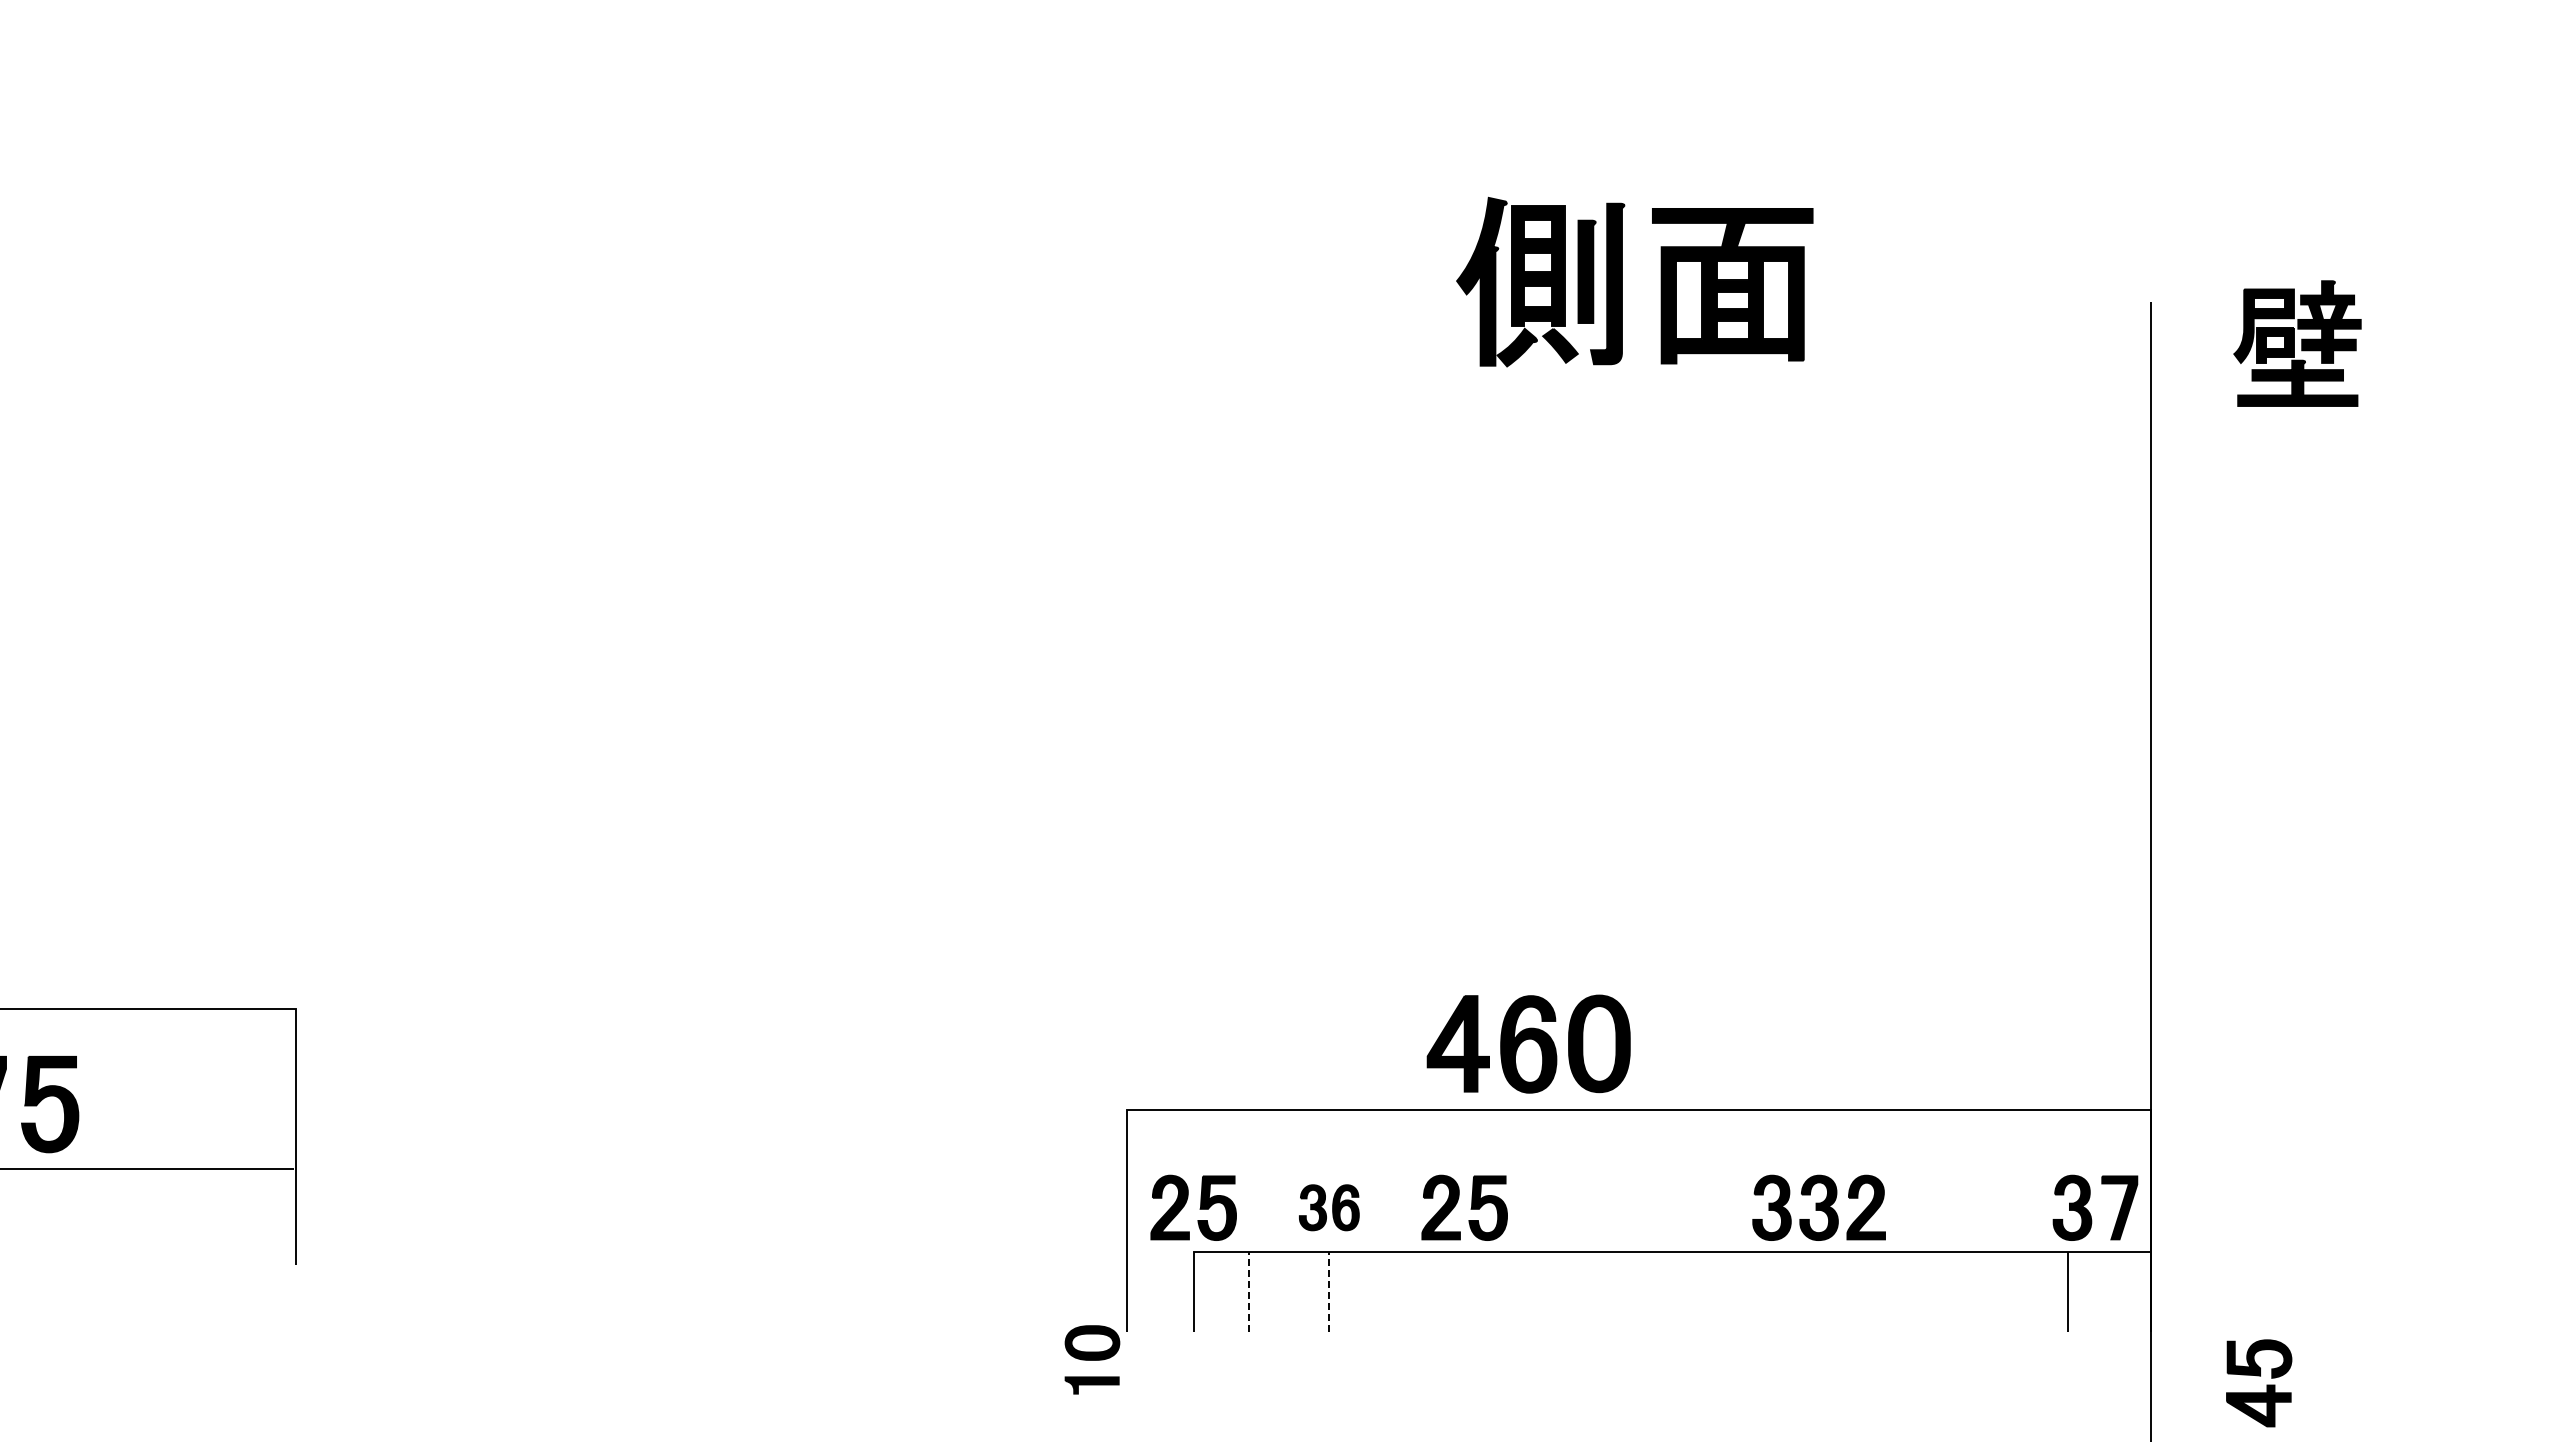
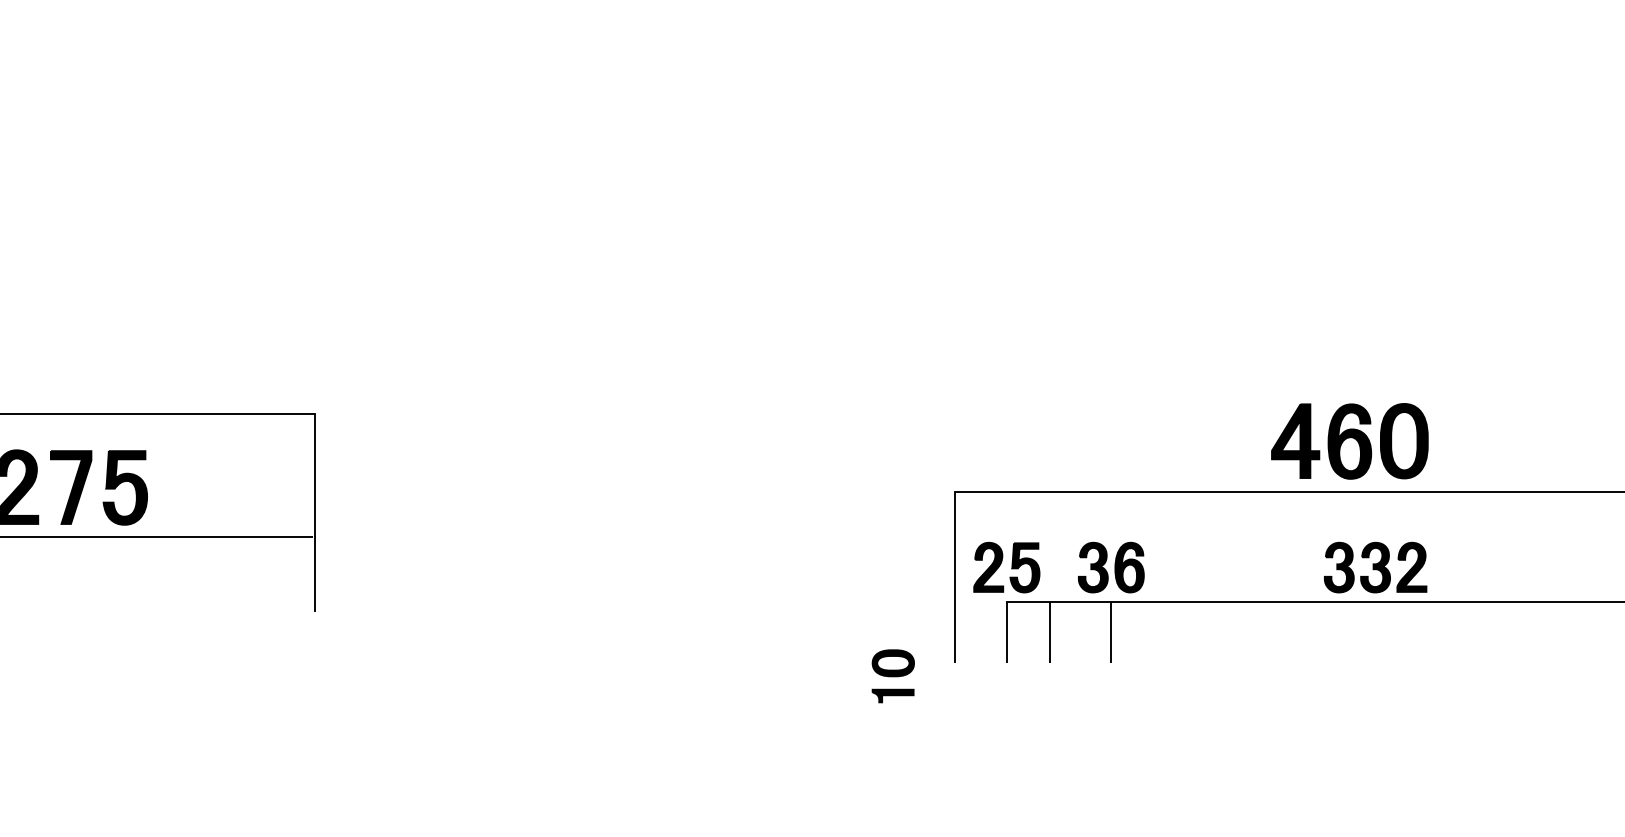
part: (1528, 1043) -> (1349, 440), moved
part: (1329, 1207) -> (1111, 567), size x1.43
part: (1818, 1207) -> (1375, 567), moved
part: (1470, 1208) -> (1220, 568), removed
line: (1249, 1292) -> (1049, 632), dashed -> solid
line: (1329, 1292) -> (1111, 632), dashed -> solid
part: (1092, 1359) -> (893, 675), moved

